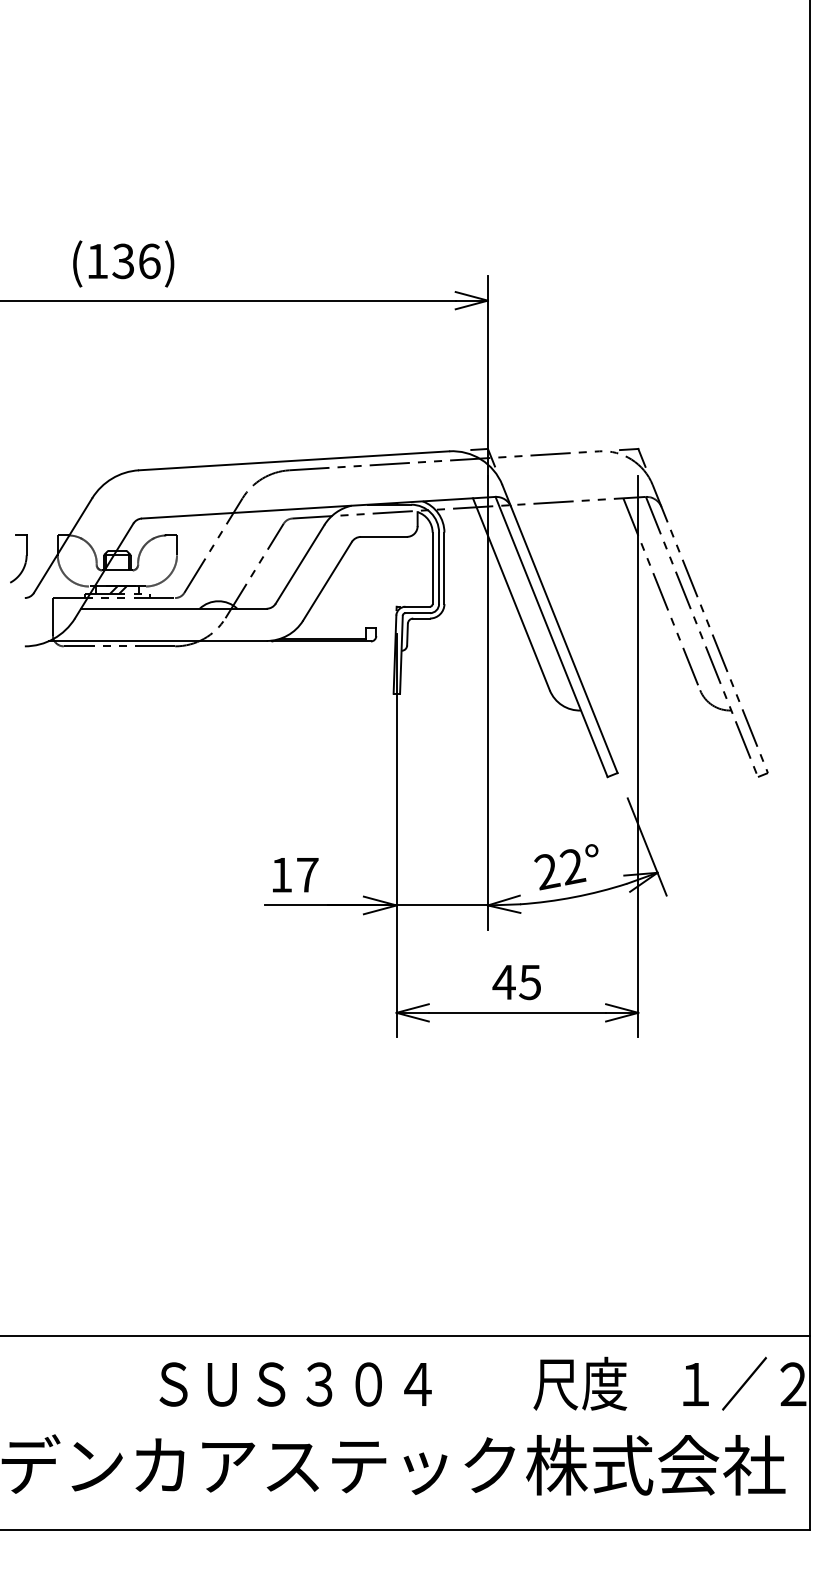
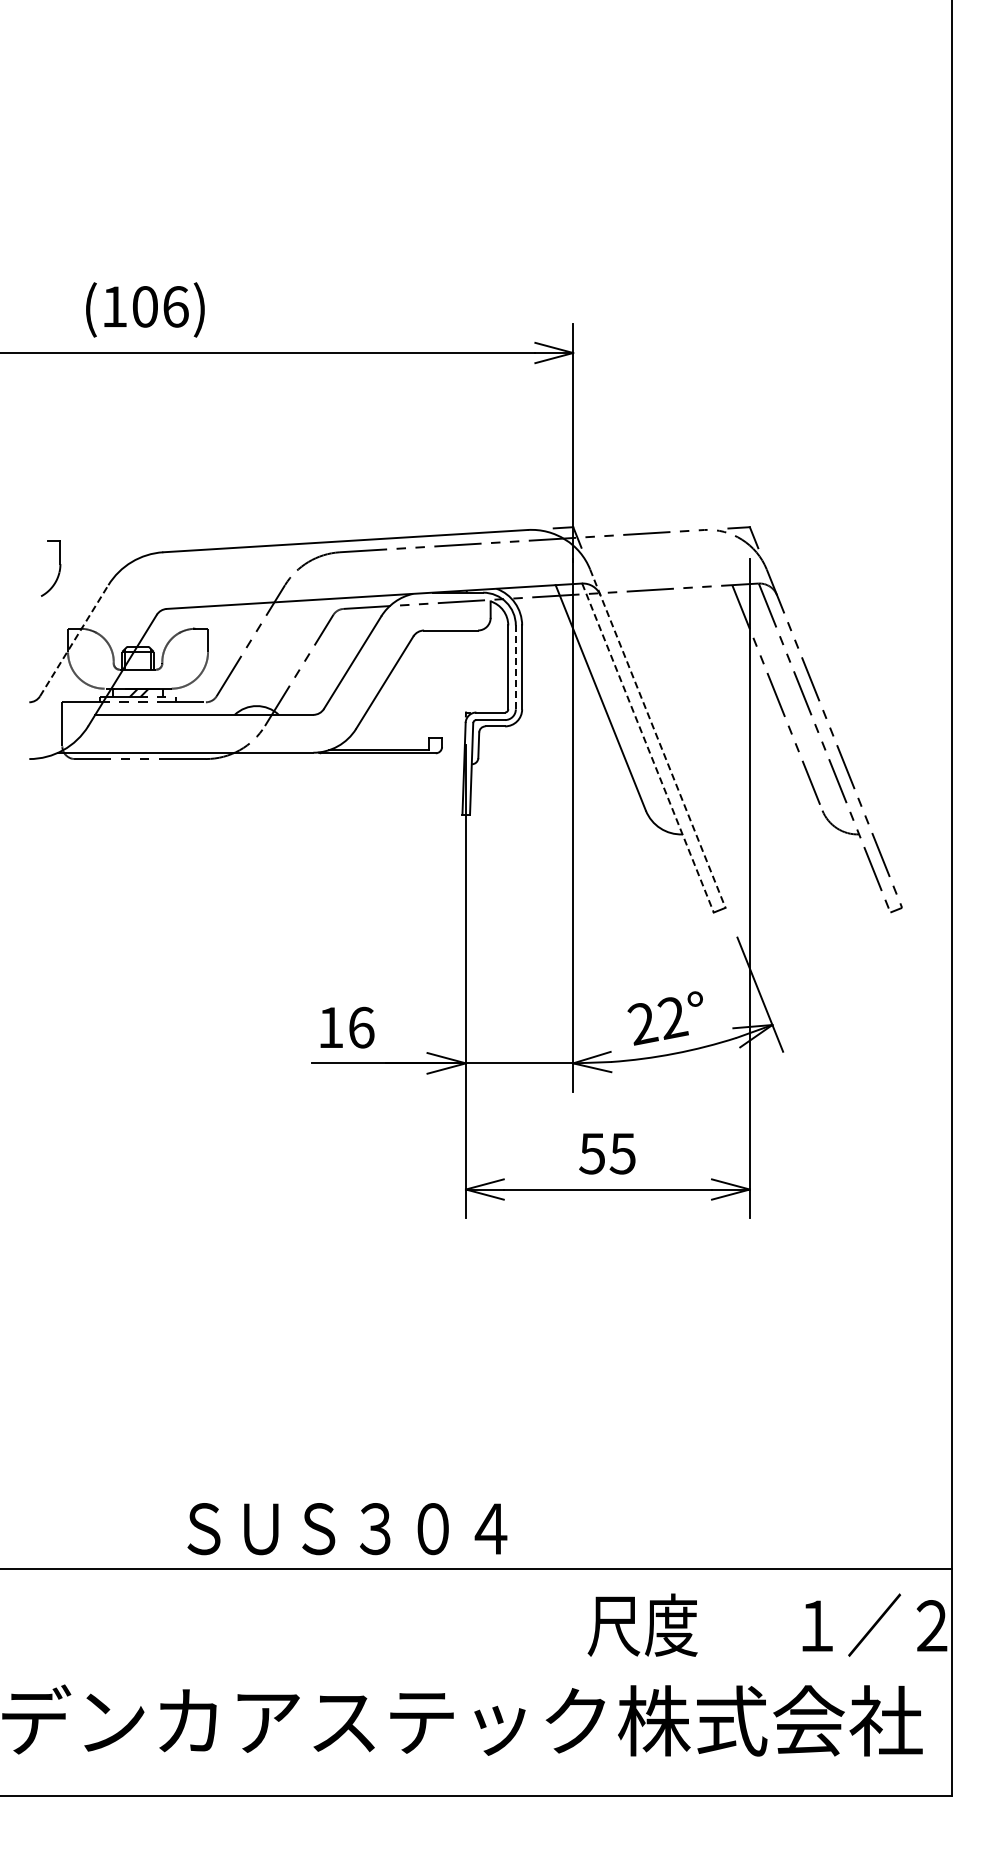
text: (122, 261) -> (144, 306), (136) -> (106)
line: (63, 545) -> (74, 640), solid -> dashed
part: (25, 561) -> (58, 571), moved
line: (438, 568) -> (515, 667), solid -> dashed
line: (560, 629) -> (658, 739), solid -> dashed
line: (552, 637) -> (648, 748), solid -> dashed
text: (307, 874) -> (361, 1027), 17 -> 16
text: (504, 982) -> (592, 1153), 45 -> 55
text: (580, 1383) -> (642, 1624), moved
text: (295, 1384) -> (347, 1529), moved

